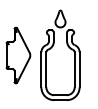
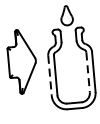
line: (41, 69) -> (50, 75), solid -> dashed
line: (74, 69) -> (87, 72), solid -> dashed

